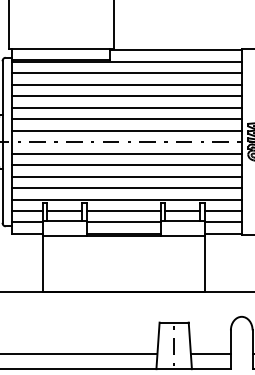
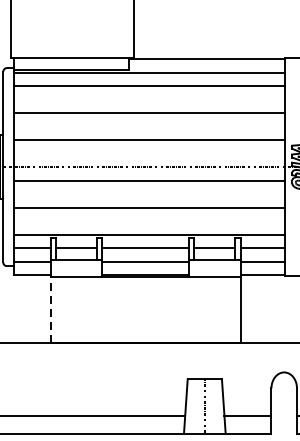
line: (127, 84) -> (150, 99), removed
line: (127, 107) -> (150, 126), removed
line: (127, 130) -> (150, 153), removed
line: (127, 165) -> (150, 194), removed
line: (127, 188) -> (150, 221), removed
line: (42, 263) -> (50, 309), solid -> dashed

